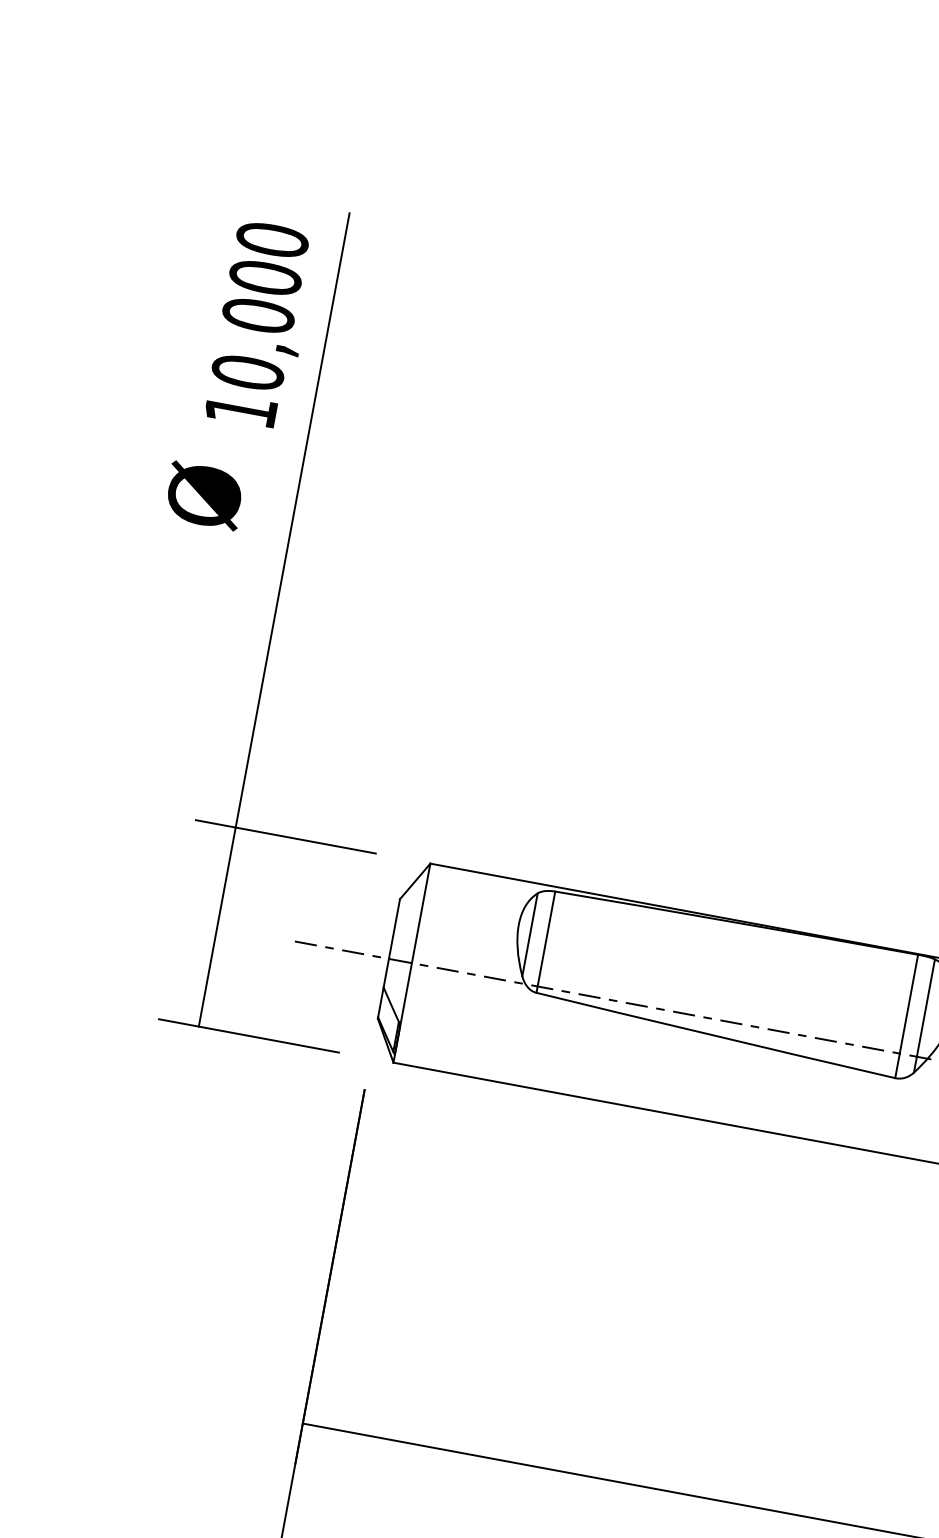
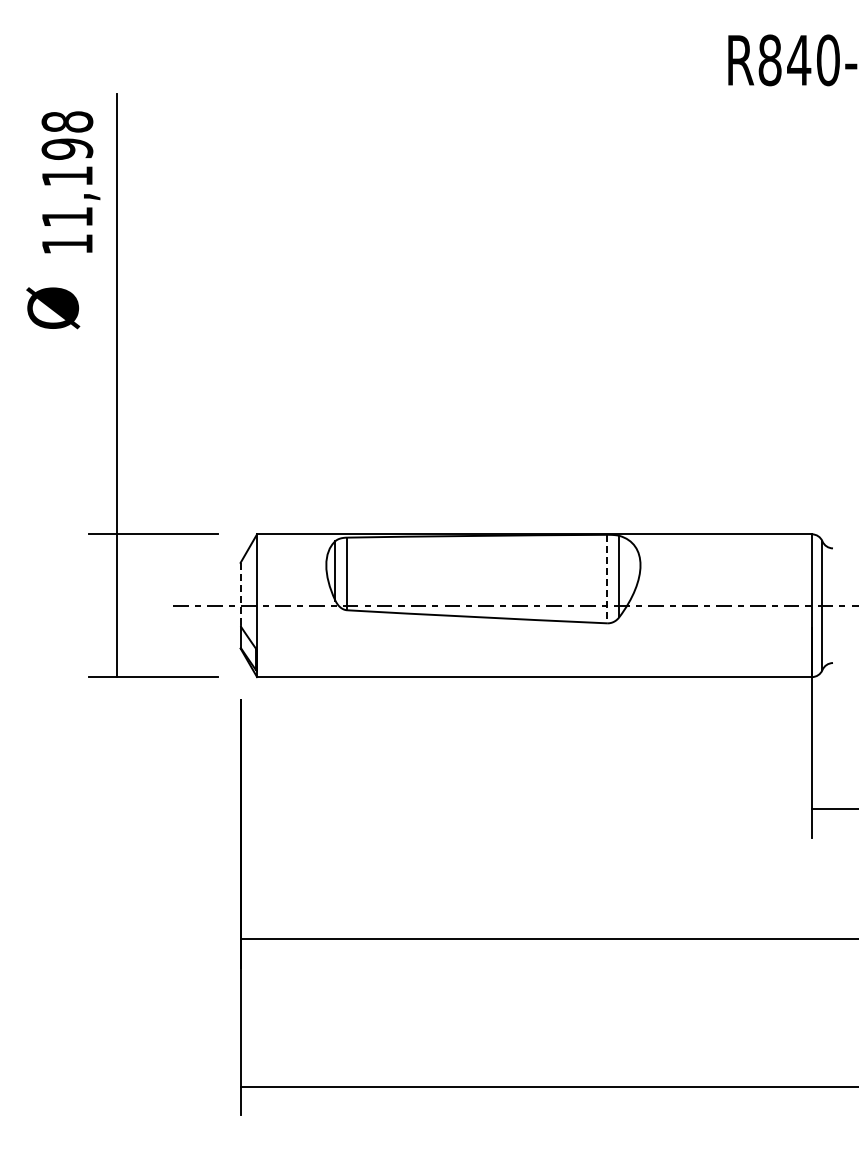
text: (260, 306) -> (67, 169), 10,000 -> 11,198
line: (391, 943) -> (240, 594), solid -> dashed
line: (907, 1017) -> (607, 579), solid -> dashed

